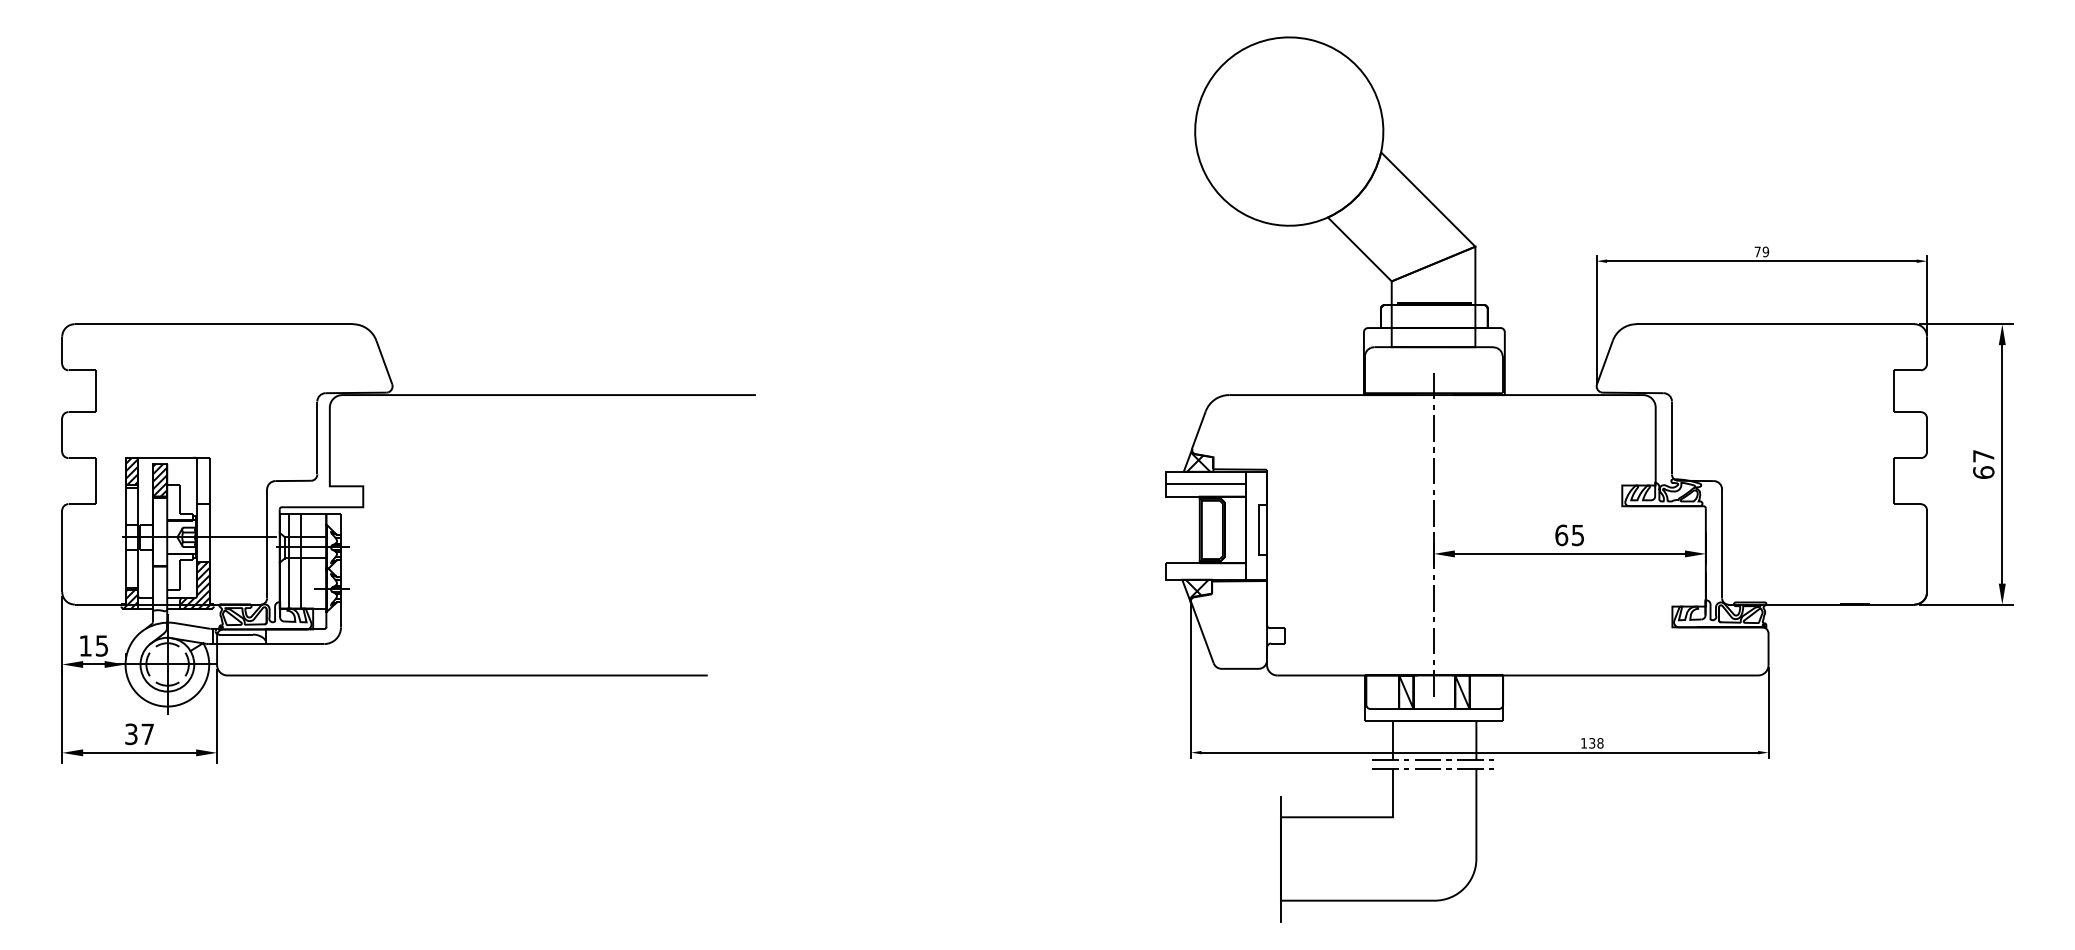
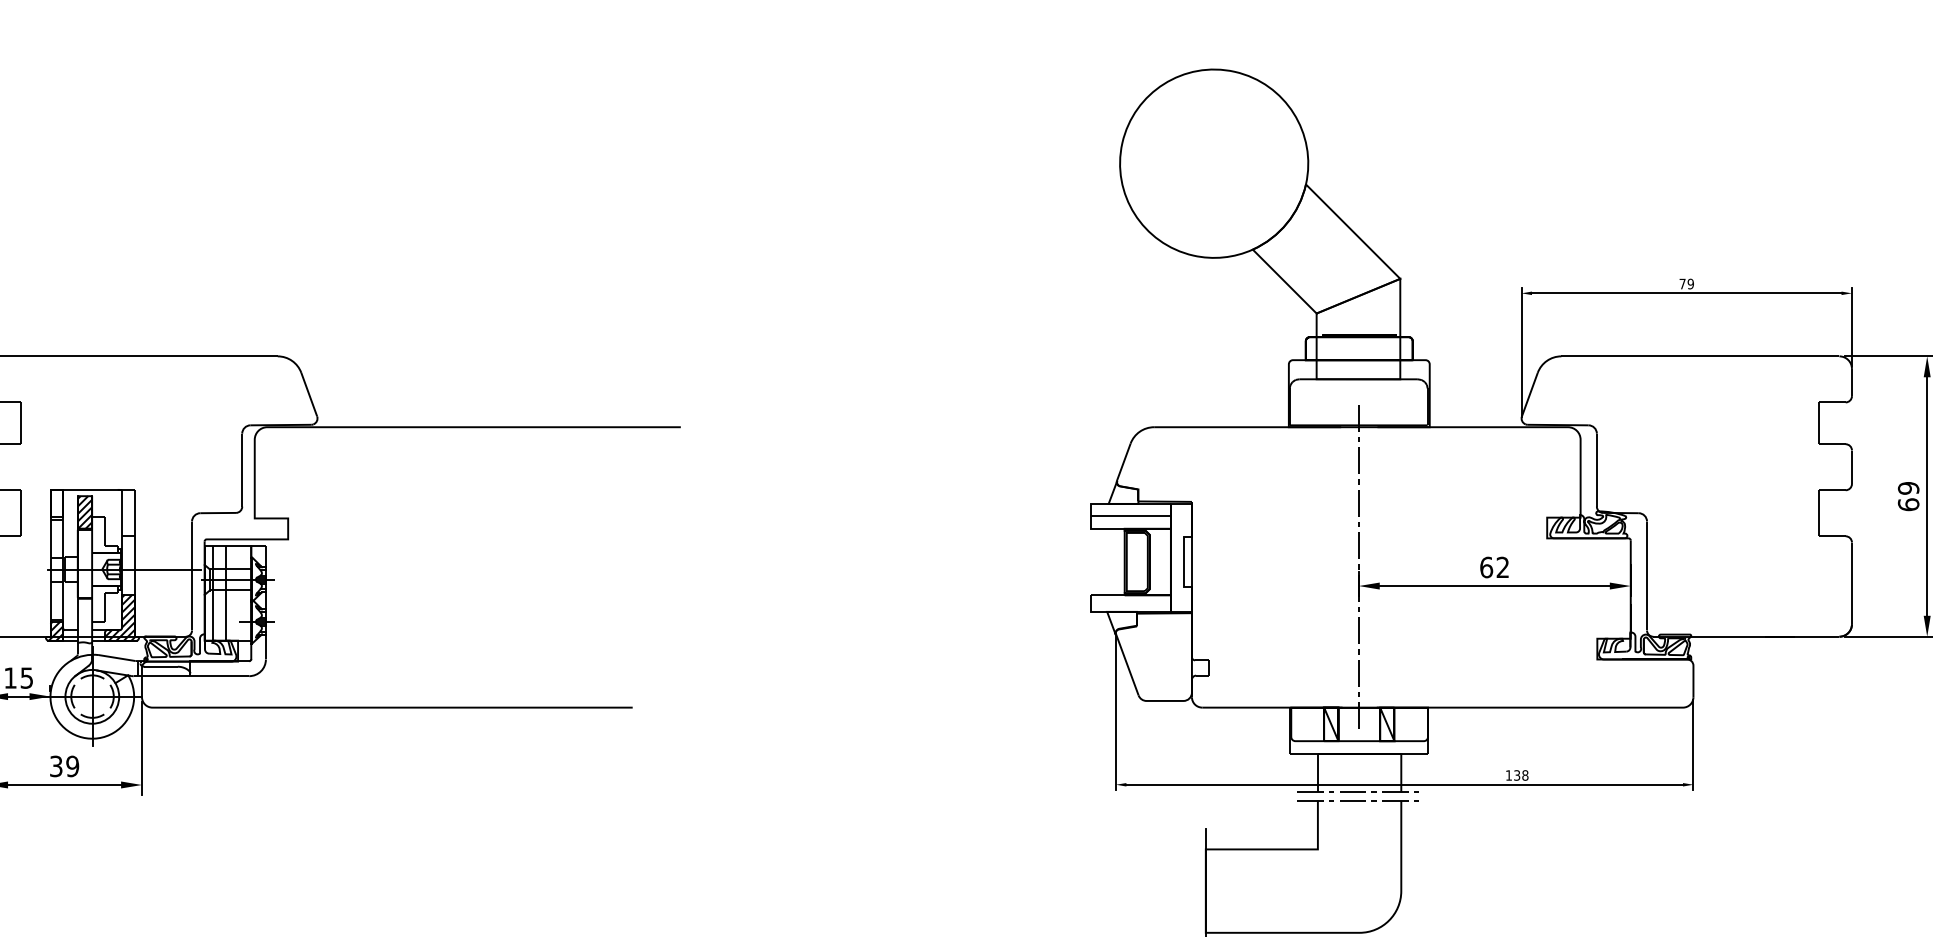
text: (1983, 455) -> (1908, 487), 67 -> 69
hatch: (1198, 461) -> (1123, 493), removed
hatch: (131, 471) -> (56, 503), removed
text: (1577, 535) -> (1502, 567), 65 -> 62
hatch: (1196, 588) -> (1121, 620), removed
text: (147, 734) -> (72, 766), 37 -> 39

